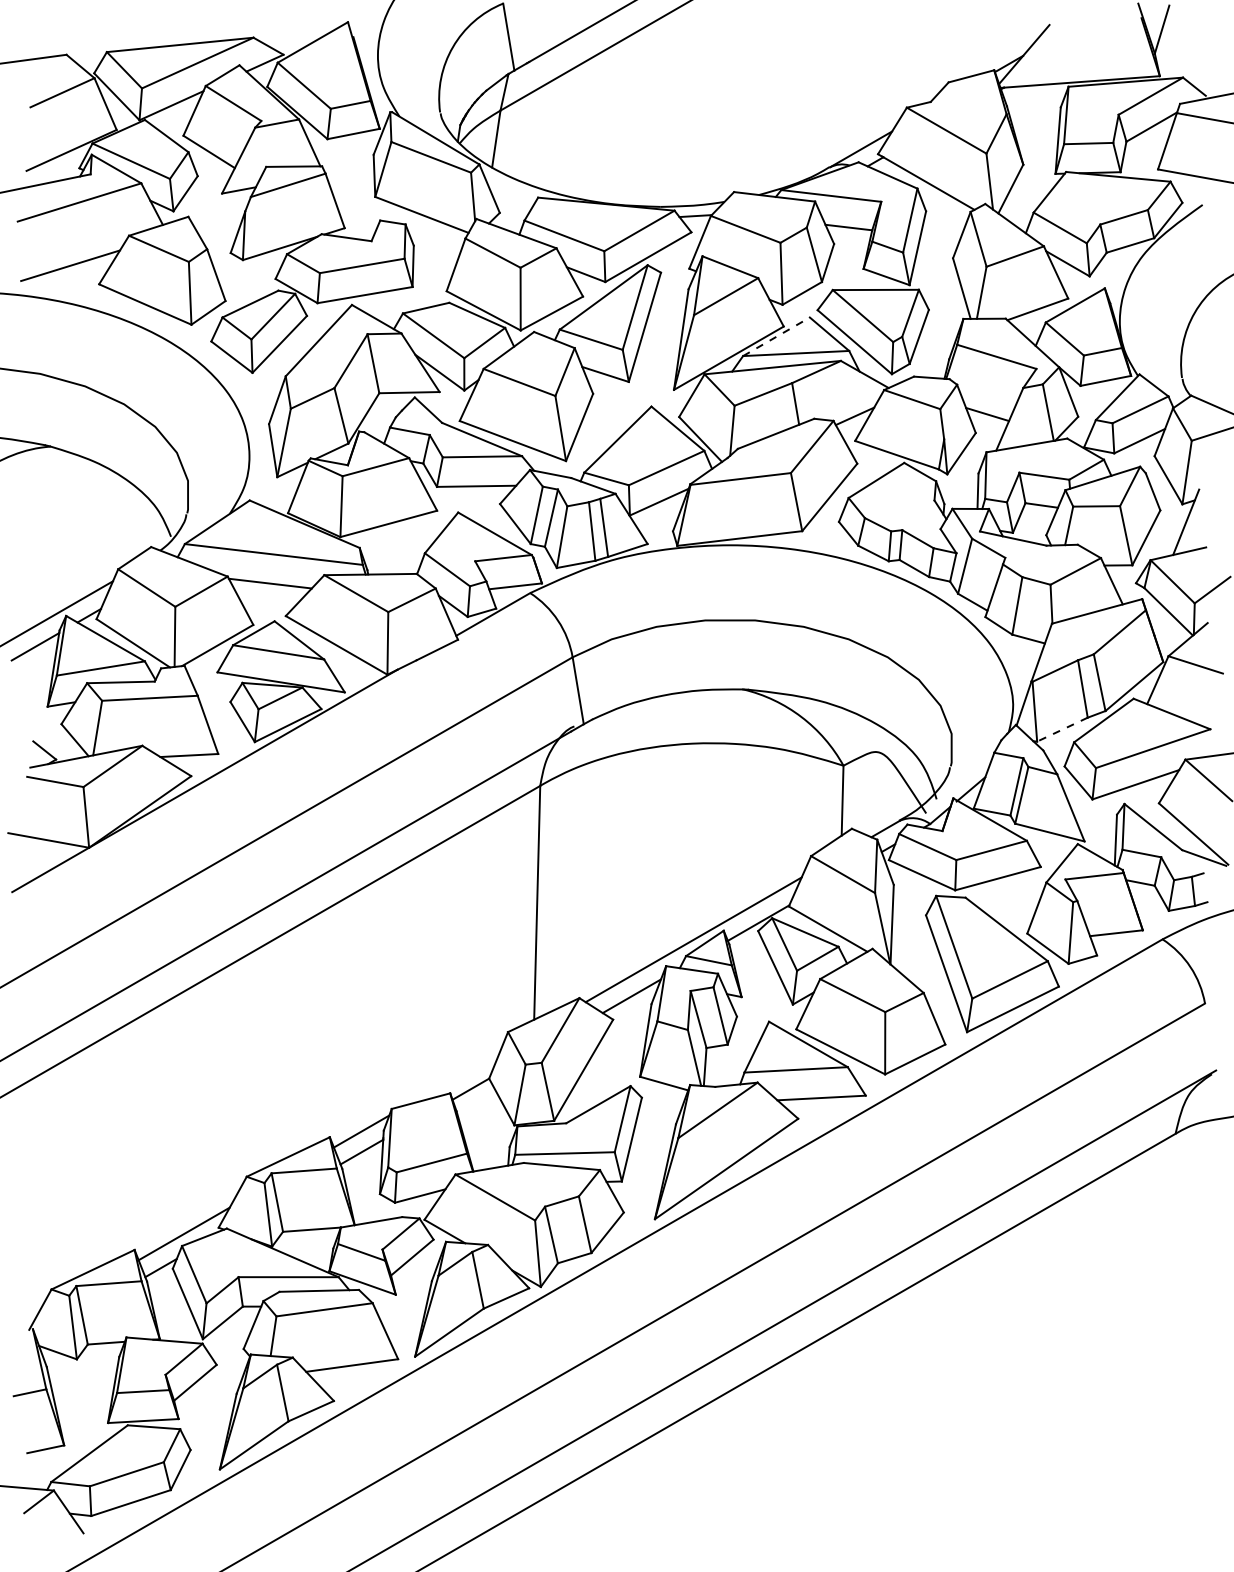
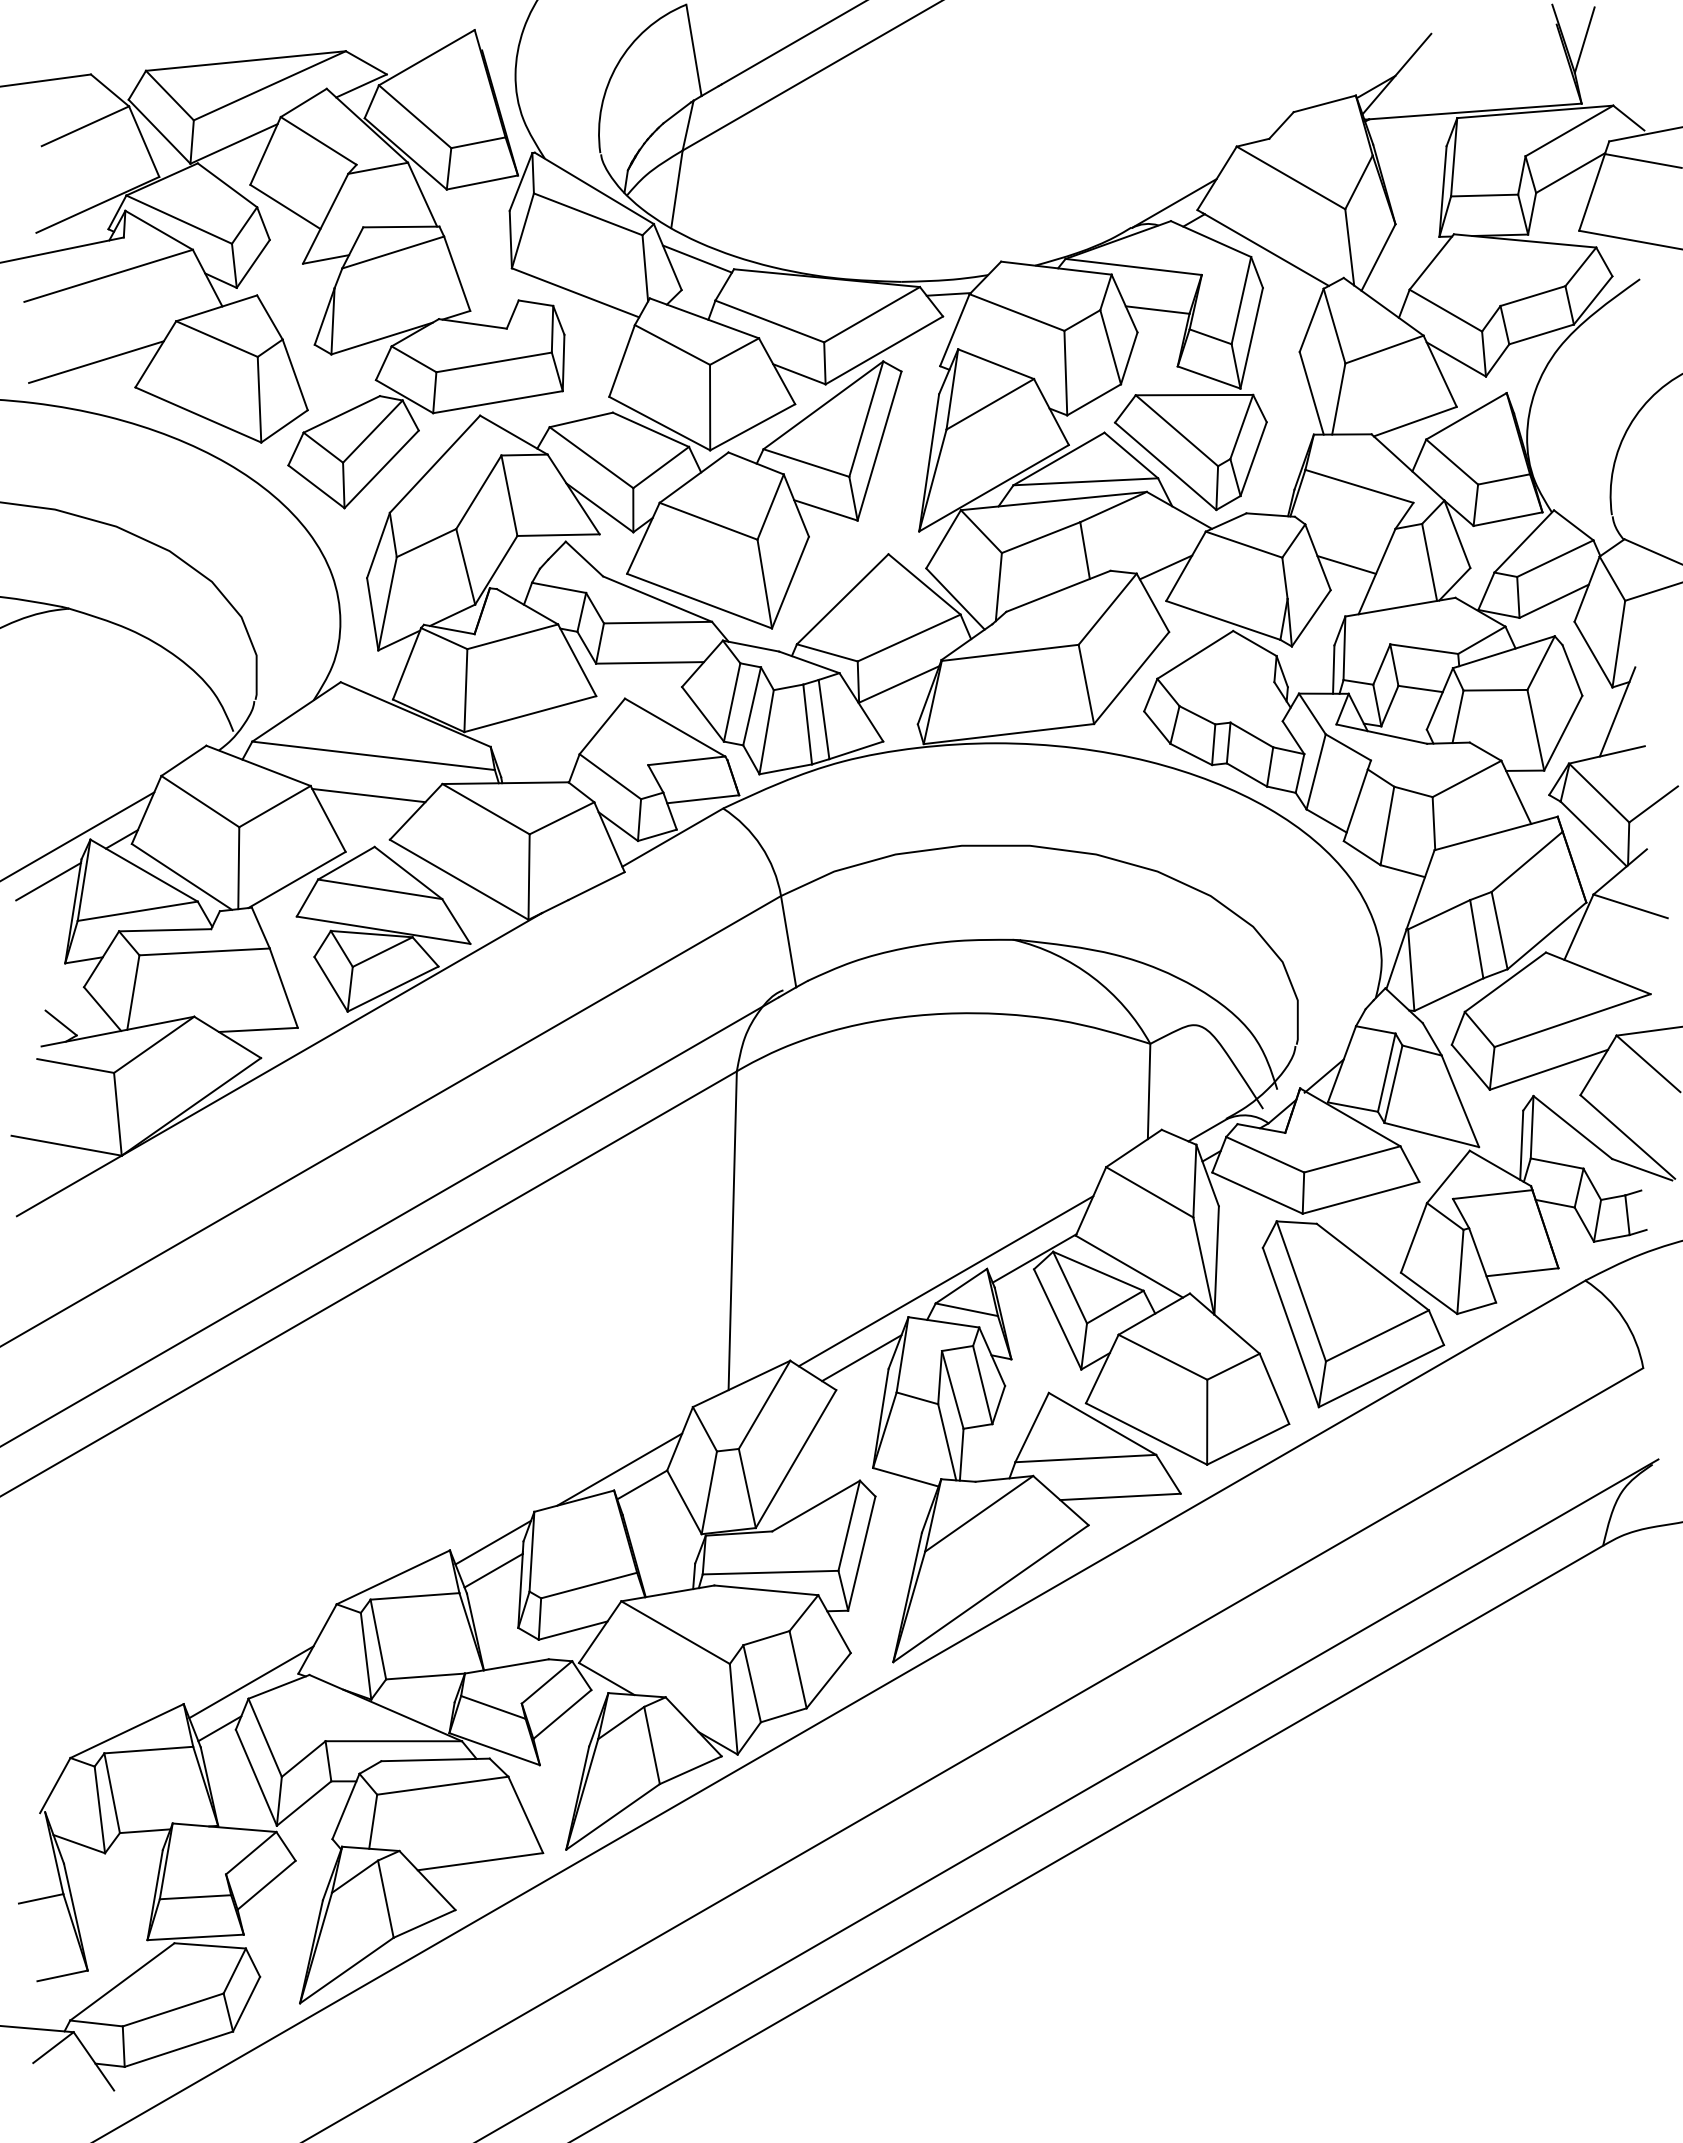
line: (511, 189) -> (697, 258), added
line: (776, 337) -> (1058, 459), dashed -> solid
line: (1062, 729) -> (1448, 994), dashed -> solid
line: (454, 1077) -> (619, 1469), added

